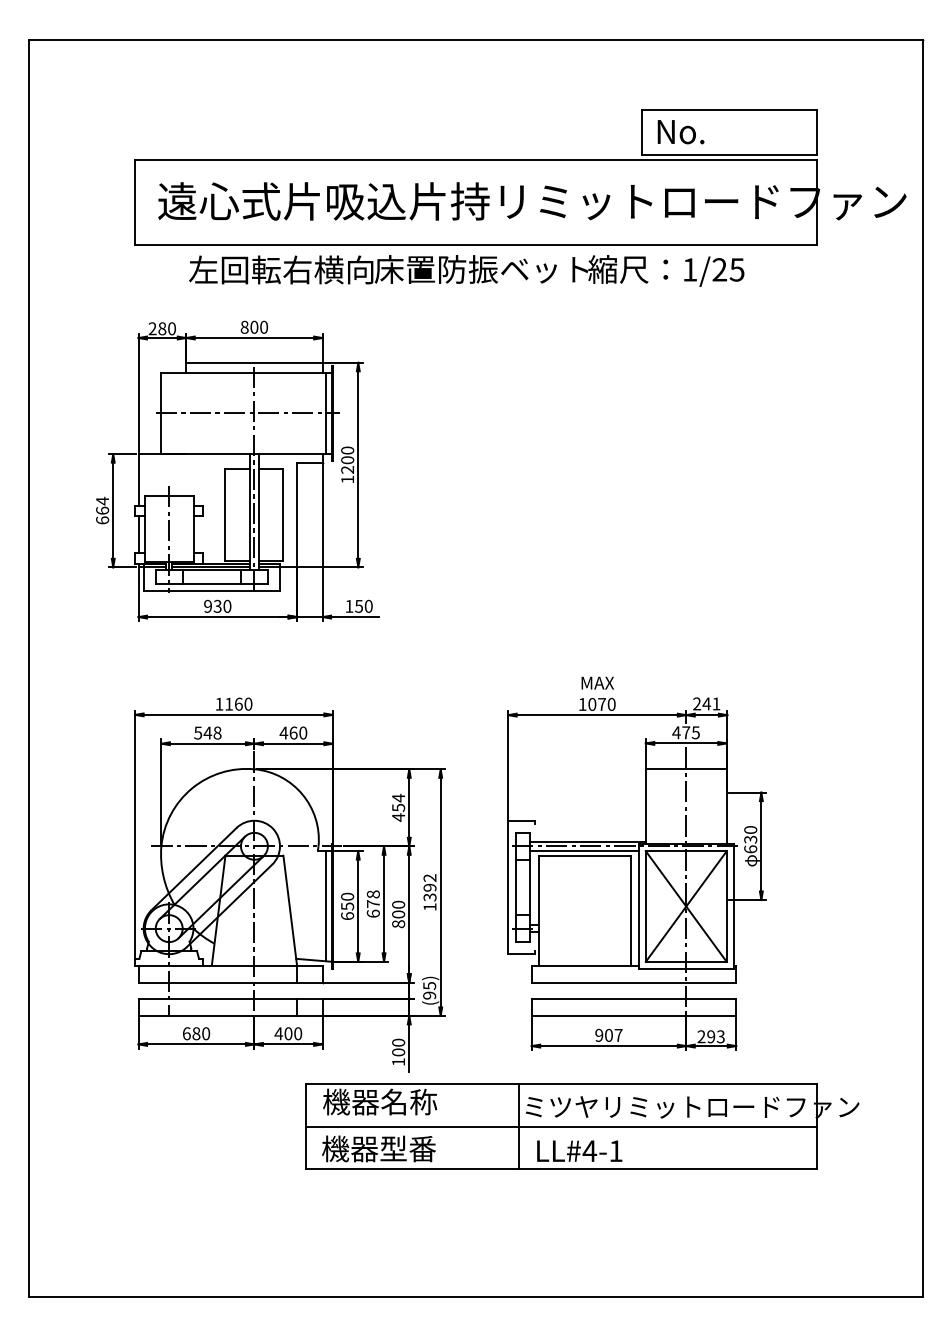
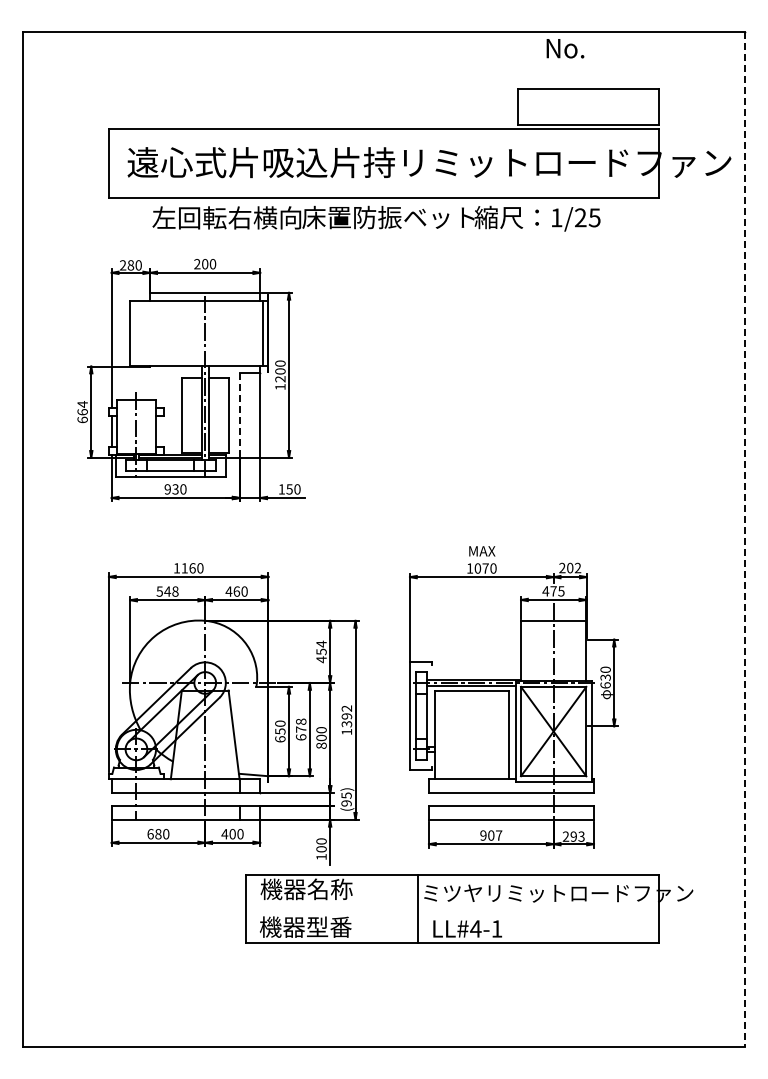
text: (681, 131) -> (565, 48), moved
text: (244, 327) -> (197, 264), 800 -> 200
line: (247, 413) -> (199, 333), removed
line: (296, 516) -> (239, 416), solid -> dashed
line: (924, 668) -> (745, 539), solid -> dashed
text: (710, 703) -> (573, 567), 241 -> 202
line: (325, 905) -> (262, 730), removed
line: (560, 1127) -> (452, 909), removed

